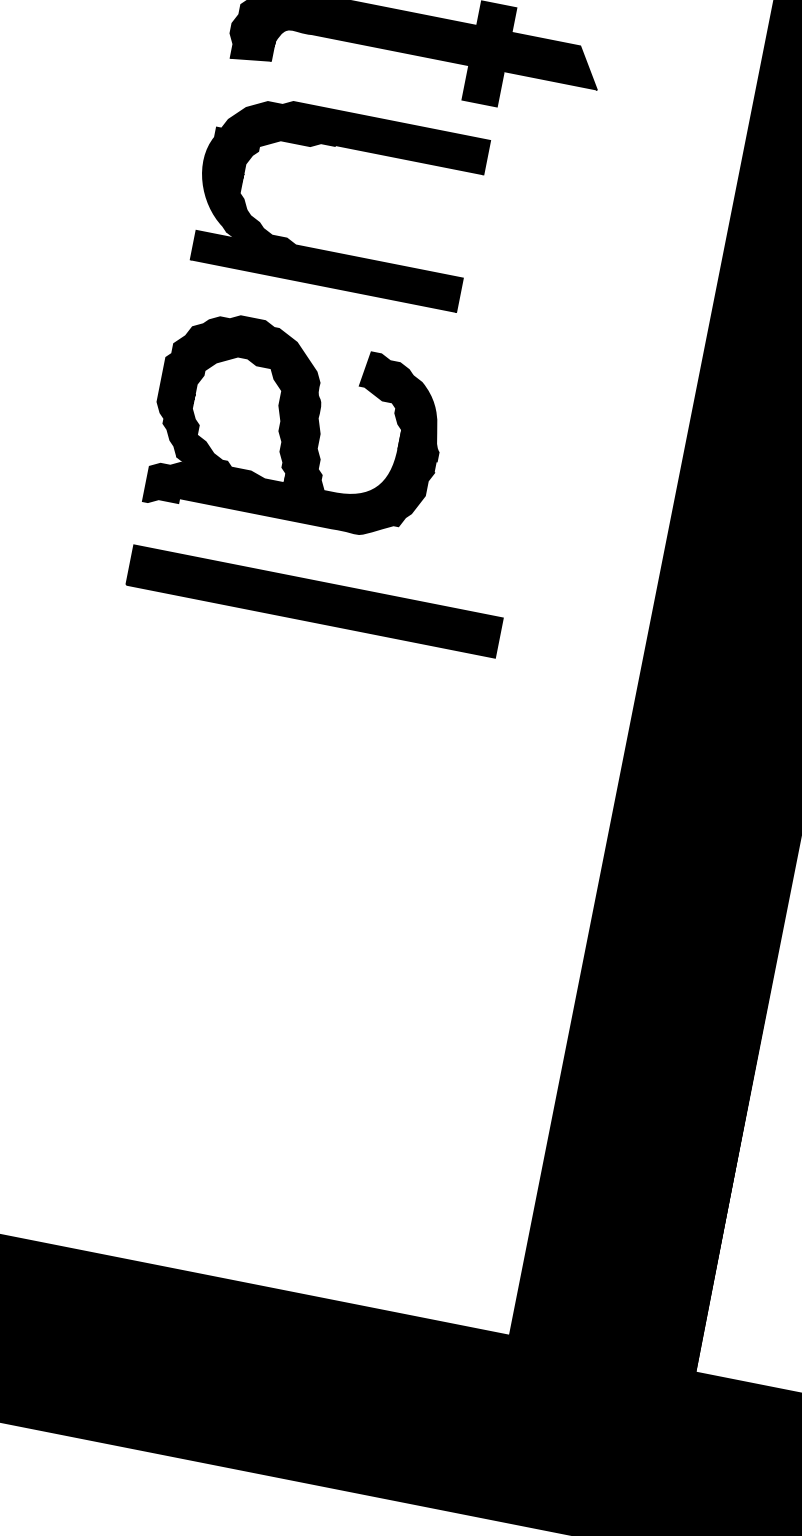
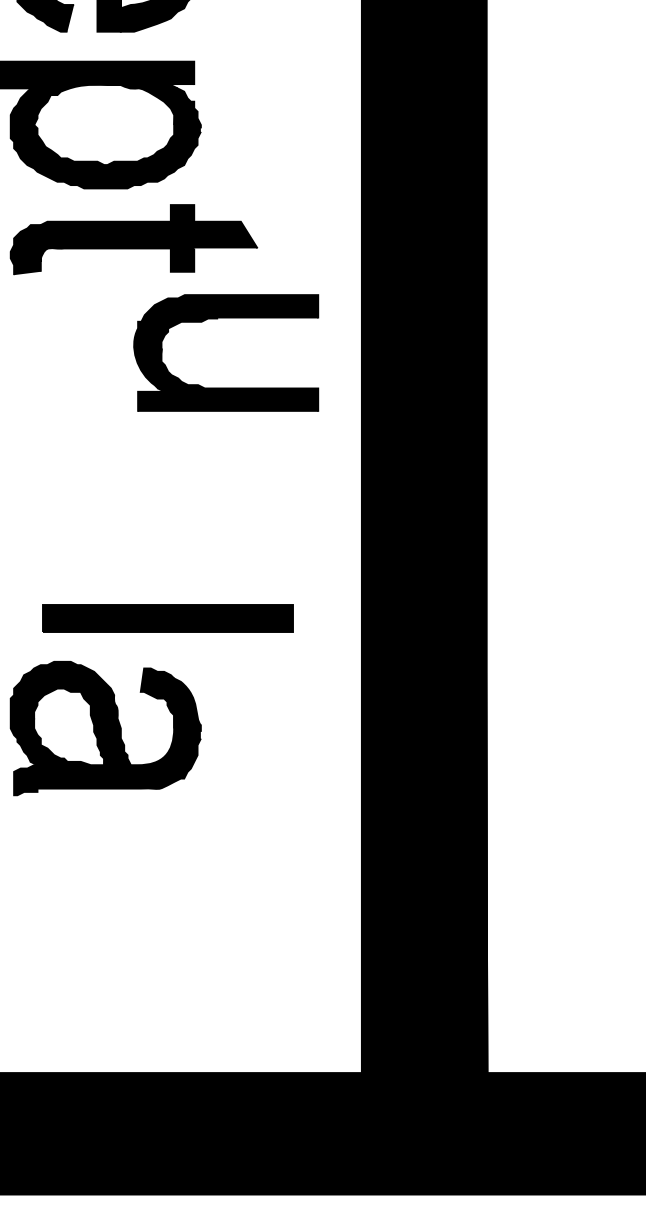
part: (348, 148) -> (226, 318), moved
part: (297, 429) -> (105, 728), moved
part: (313, 601) -> (167, 618), moved

